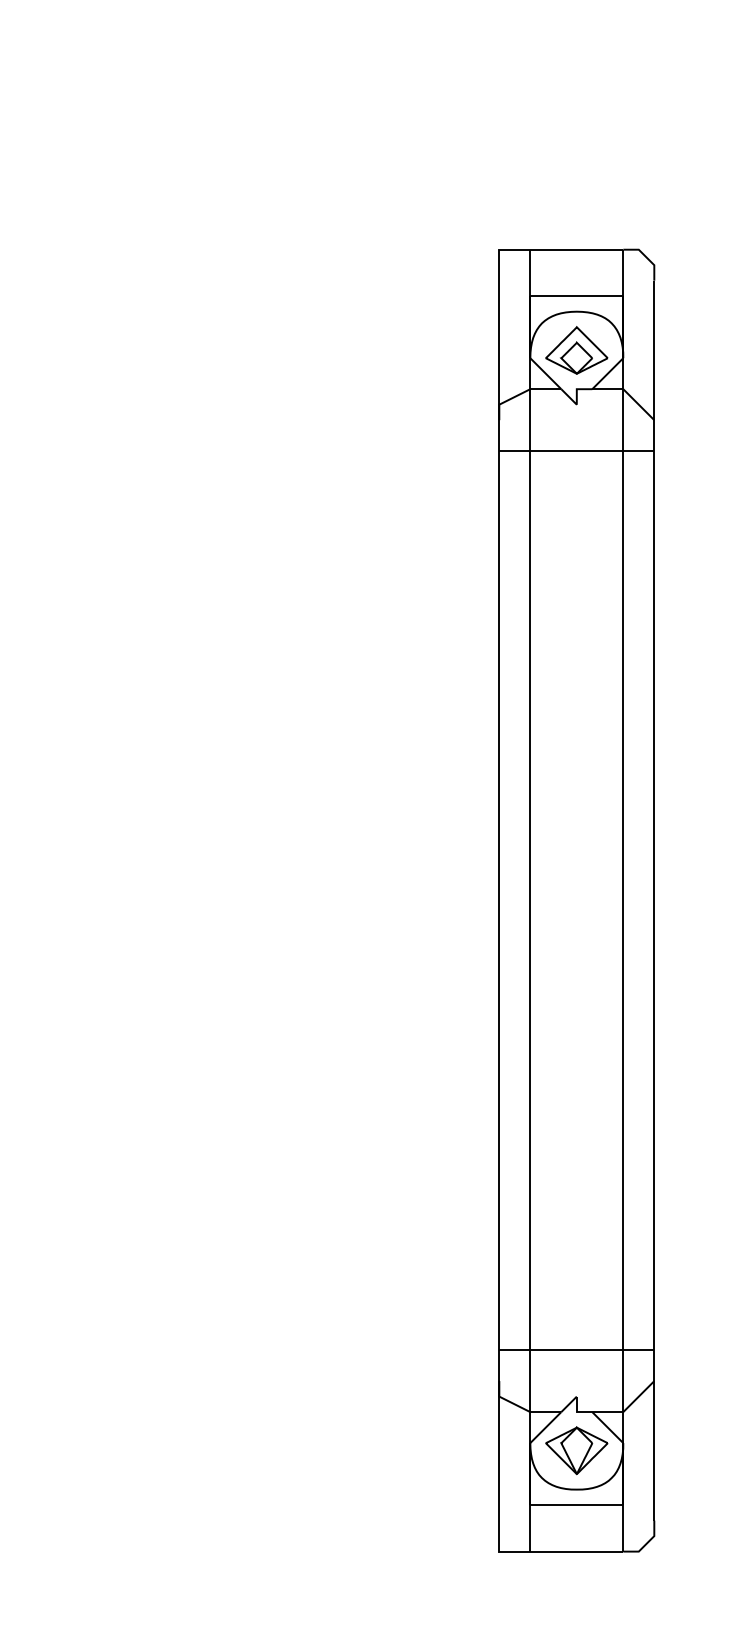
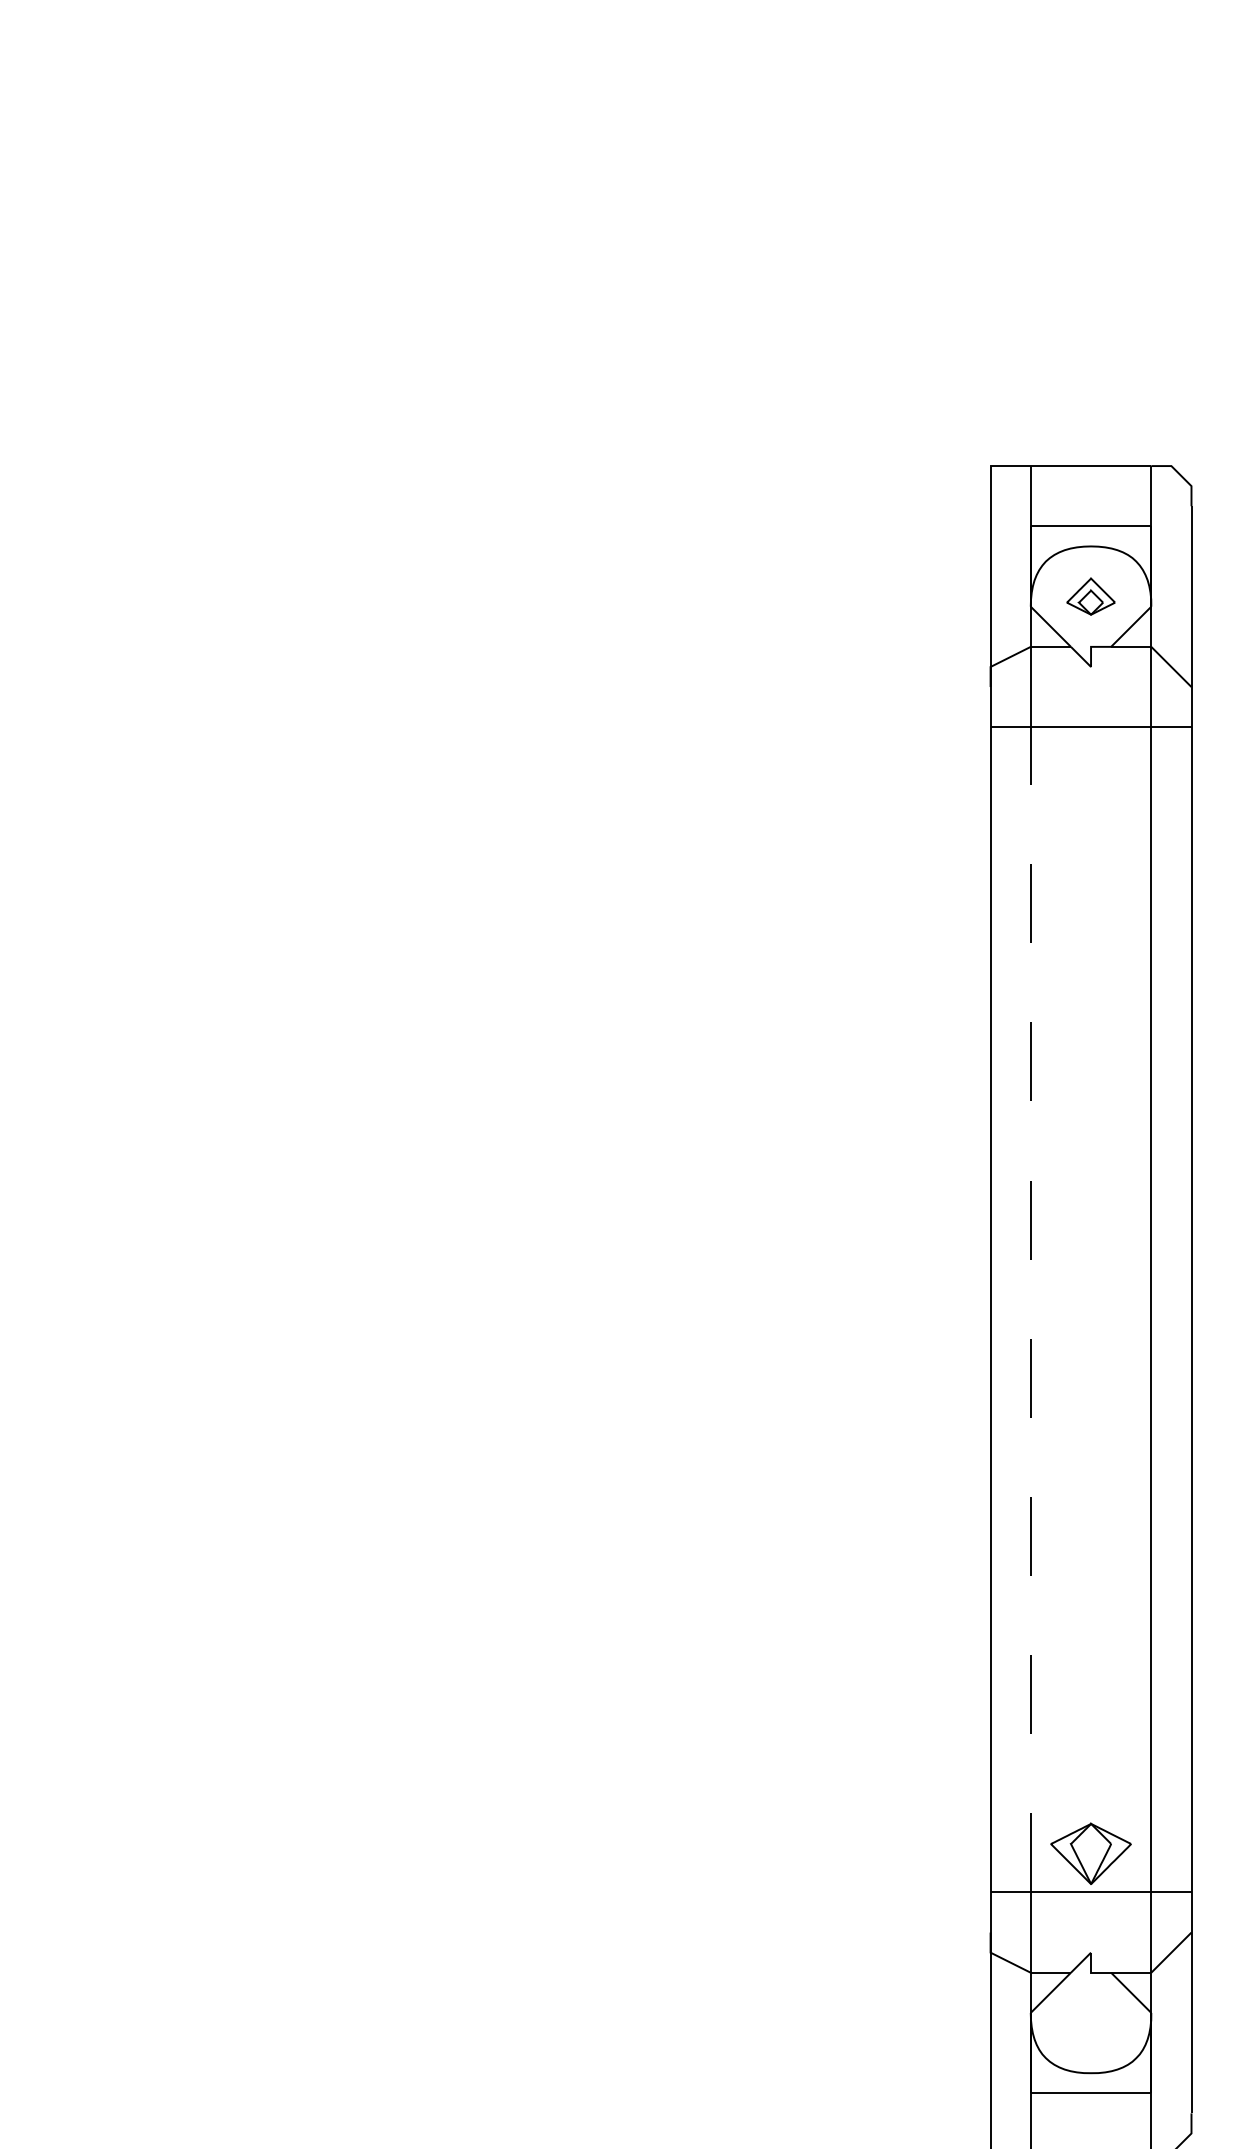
part: (576, 350) -> (1090, 596), size x0.6
line: (530, 900) -> (1030, 1309), solid -> dashed
part: (576, 1450) -> (1090, 1853), moved

